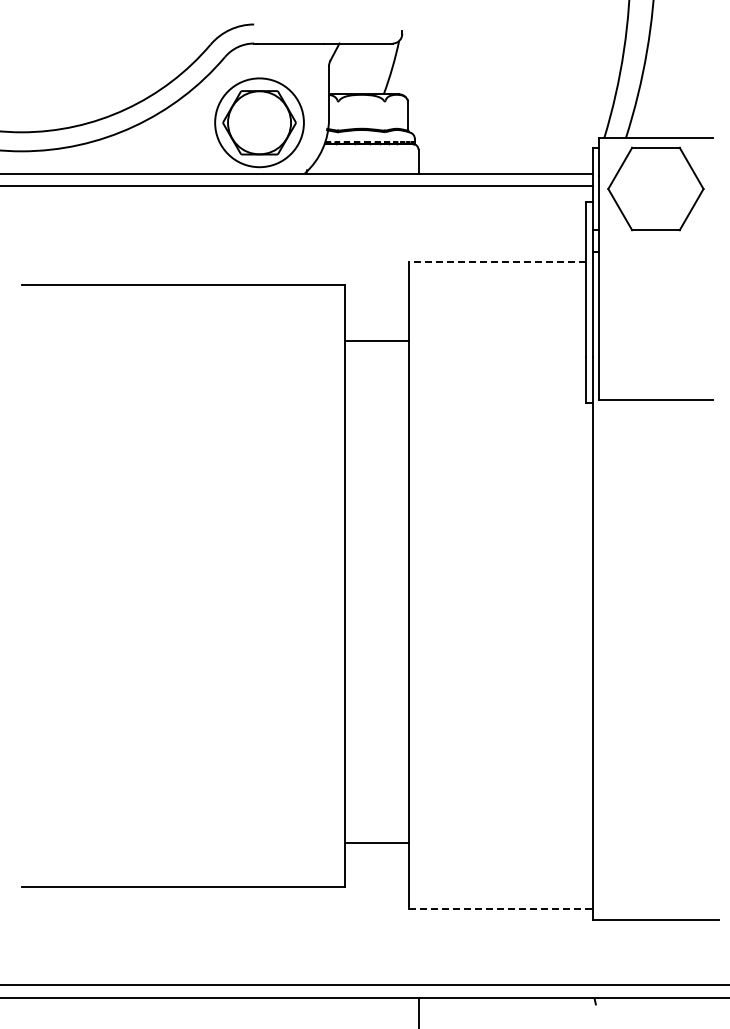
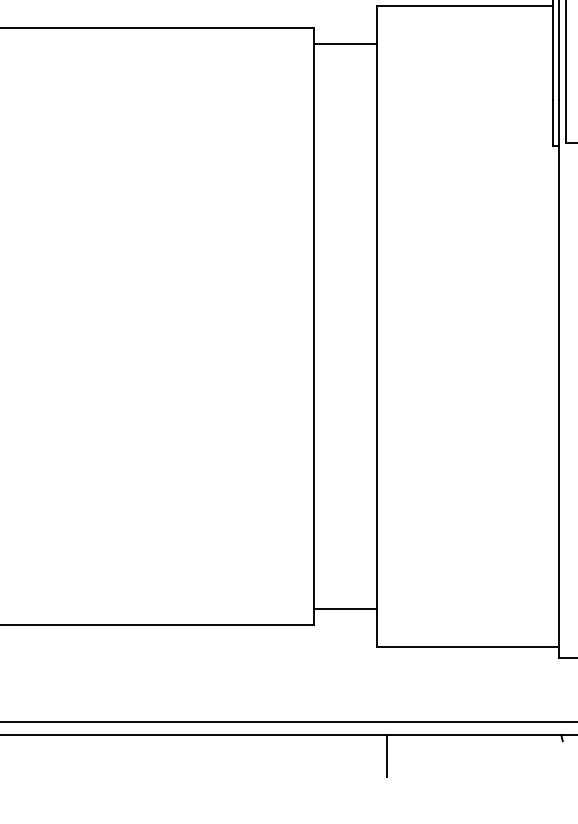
line: (497, 262) -> (465, 6), dashed -> solid
line: (376, 341) -> (345, 44), moved
line: (376, 843) -> (345, 609), moved
line: (500, 909) -> (468, 647), dashed -> solid

